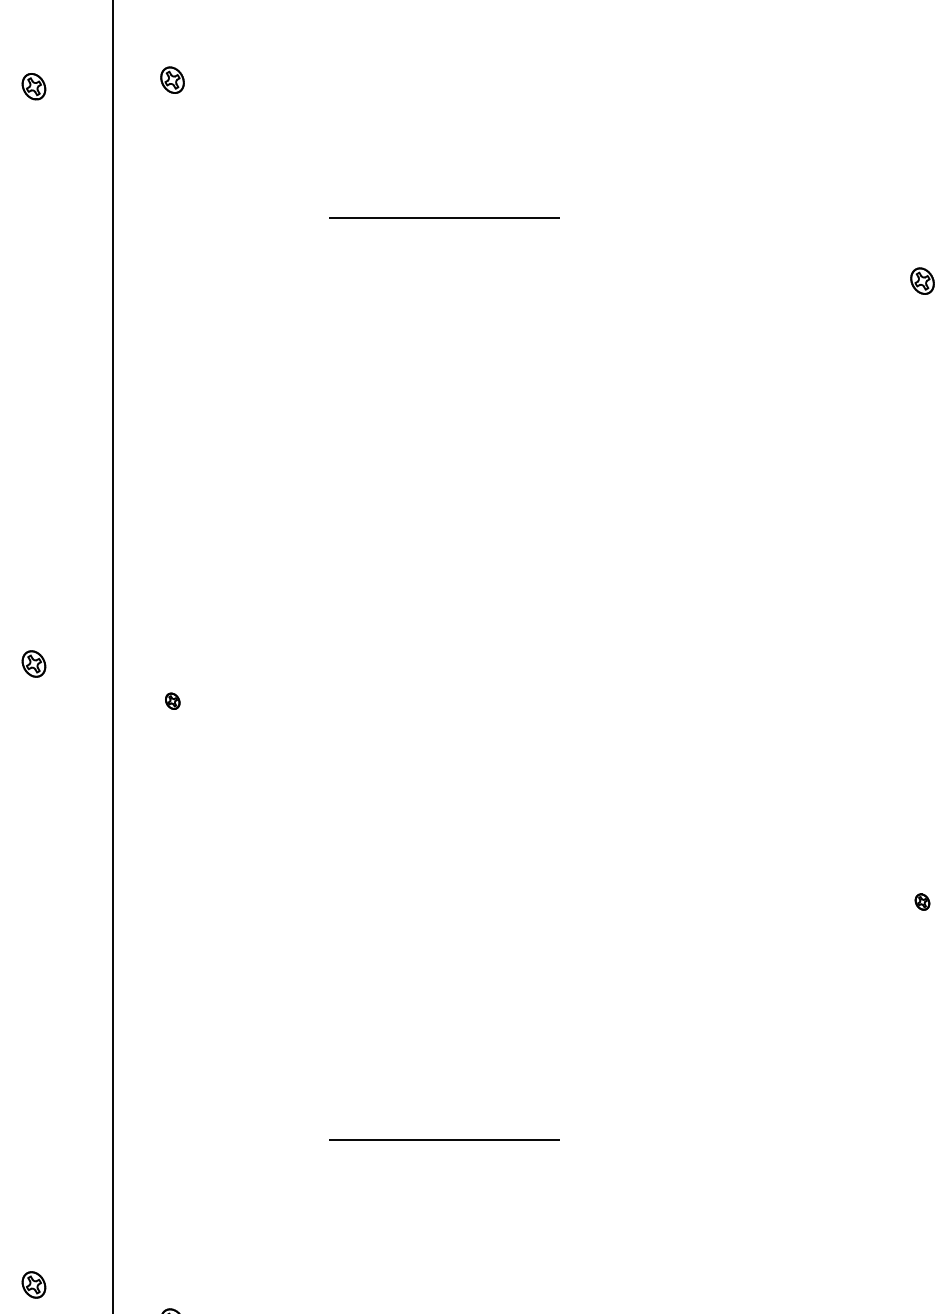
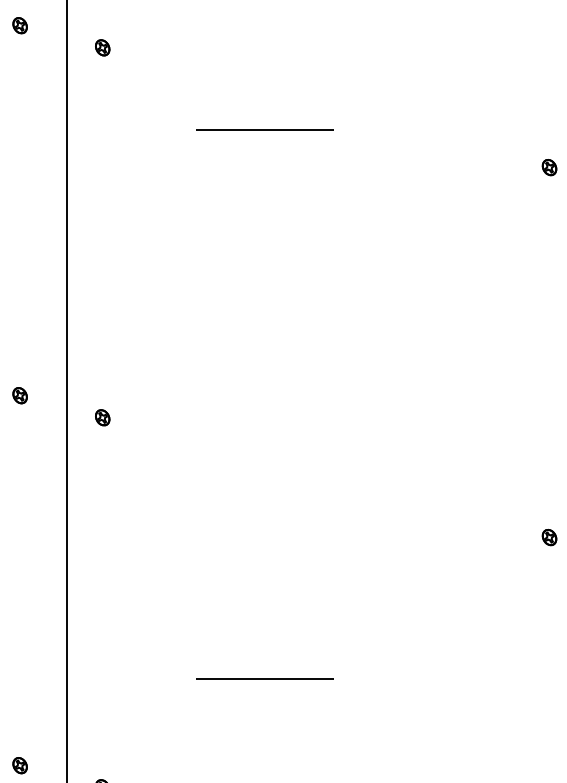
part: (32, 86) -> (19, 25), moved
part: (172, 700) -> (102, 417), size x1.67
part: (922, 902) -> (549, 537), size x1.67

